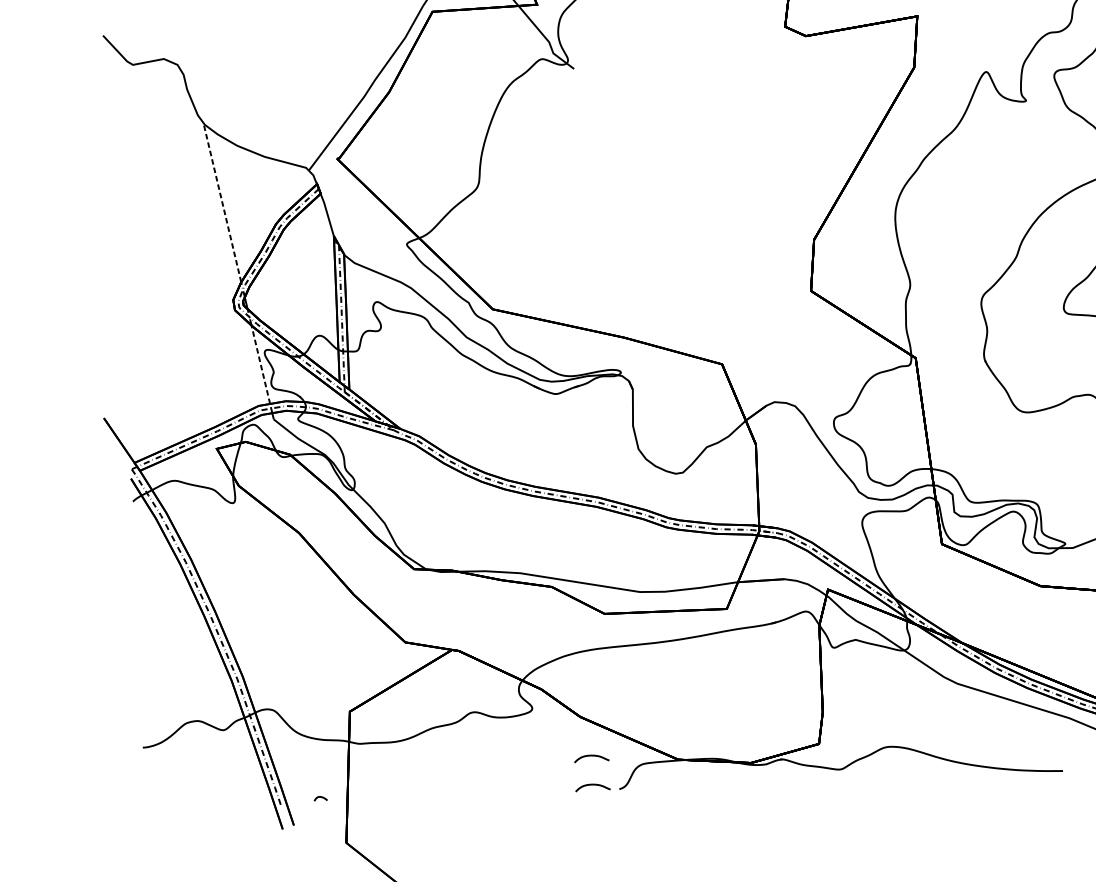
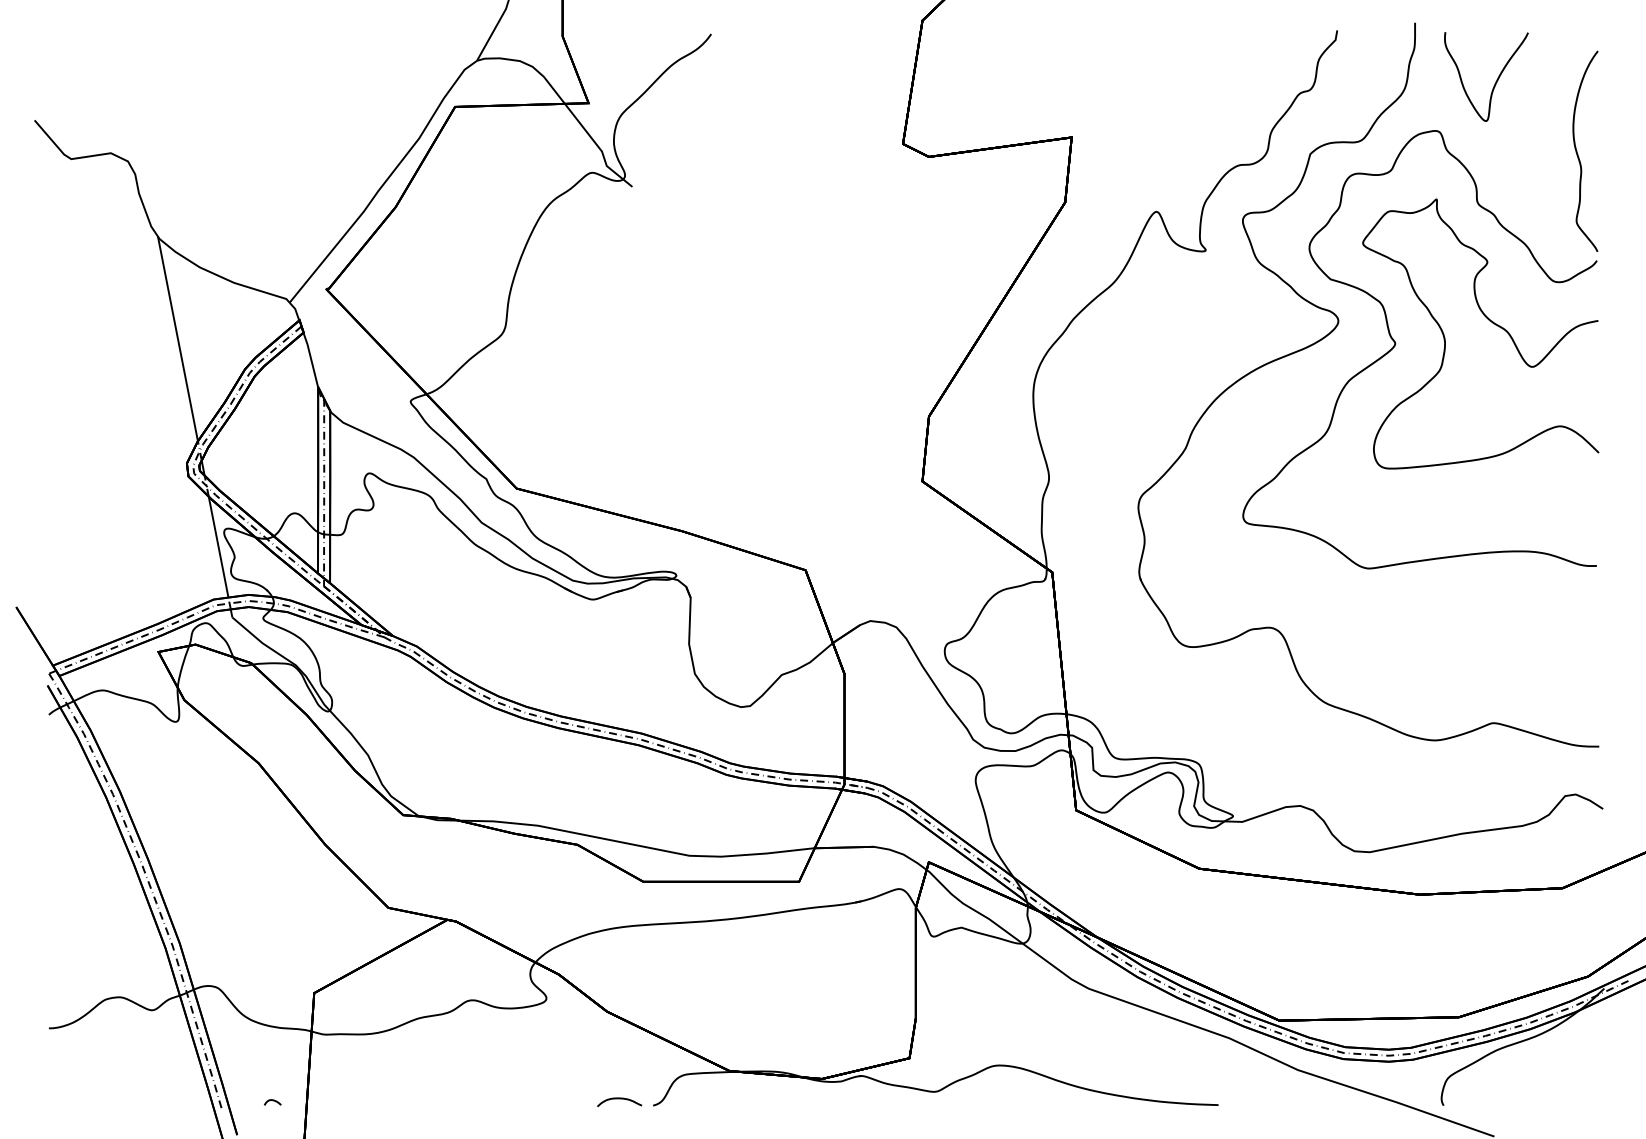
line: (221, 202) -> (177, 338), dashed -> solid
line: (260, 364) -> (218, 546), dashed -> solid
curve: (591, 756) -> (619, 1062), removed

